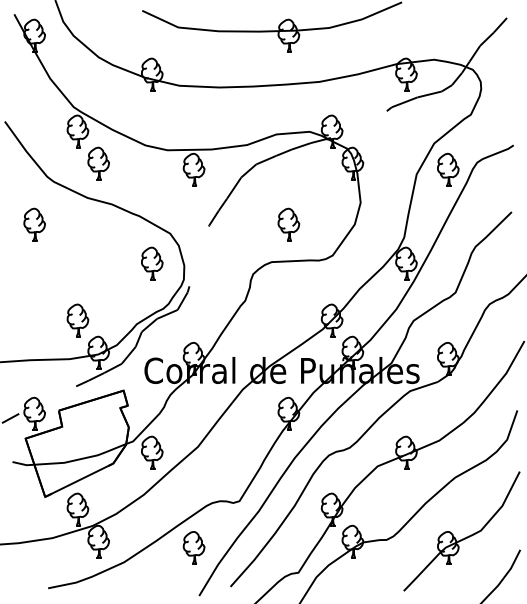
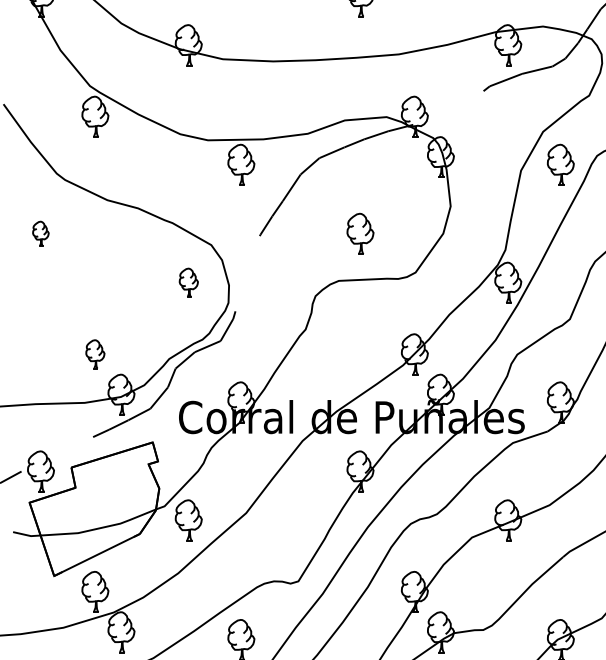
part: (98, 163) -> (121, 156), removed
part: (34, 224) -> (40, 233), size x0.6
part: (152, 263) -> (189, 282), size x0.7
part: (77, 320) -> (94, 354), size x0.7

